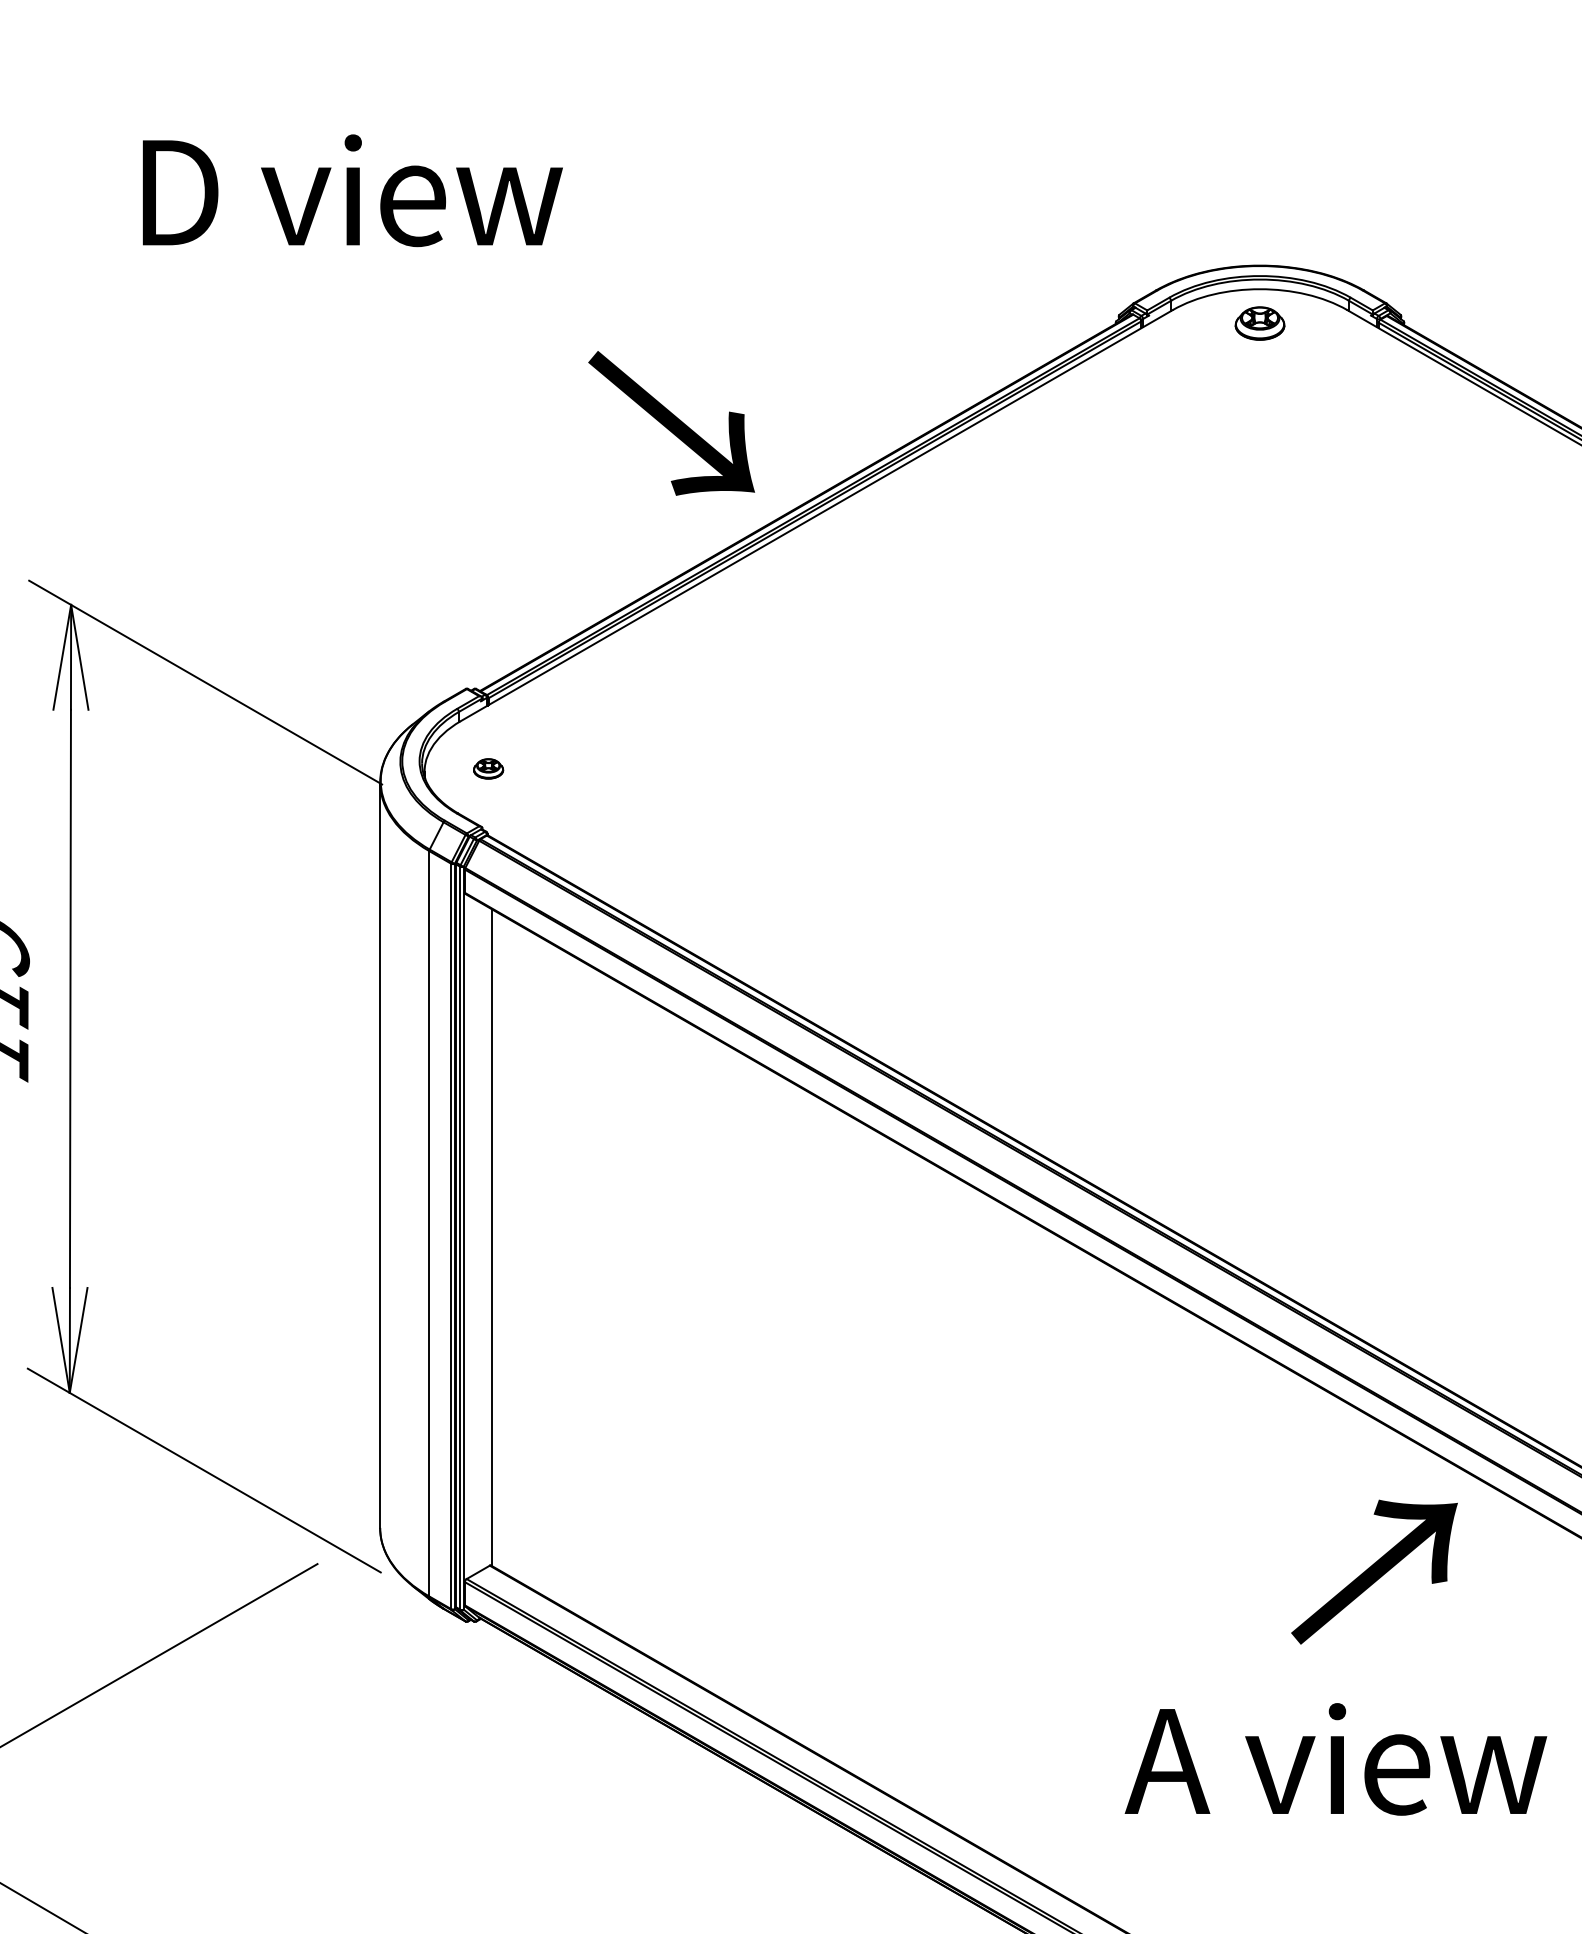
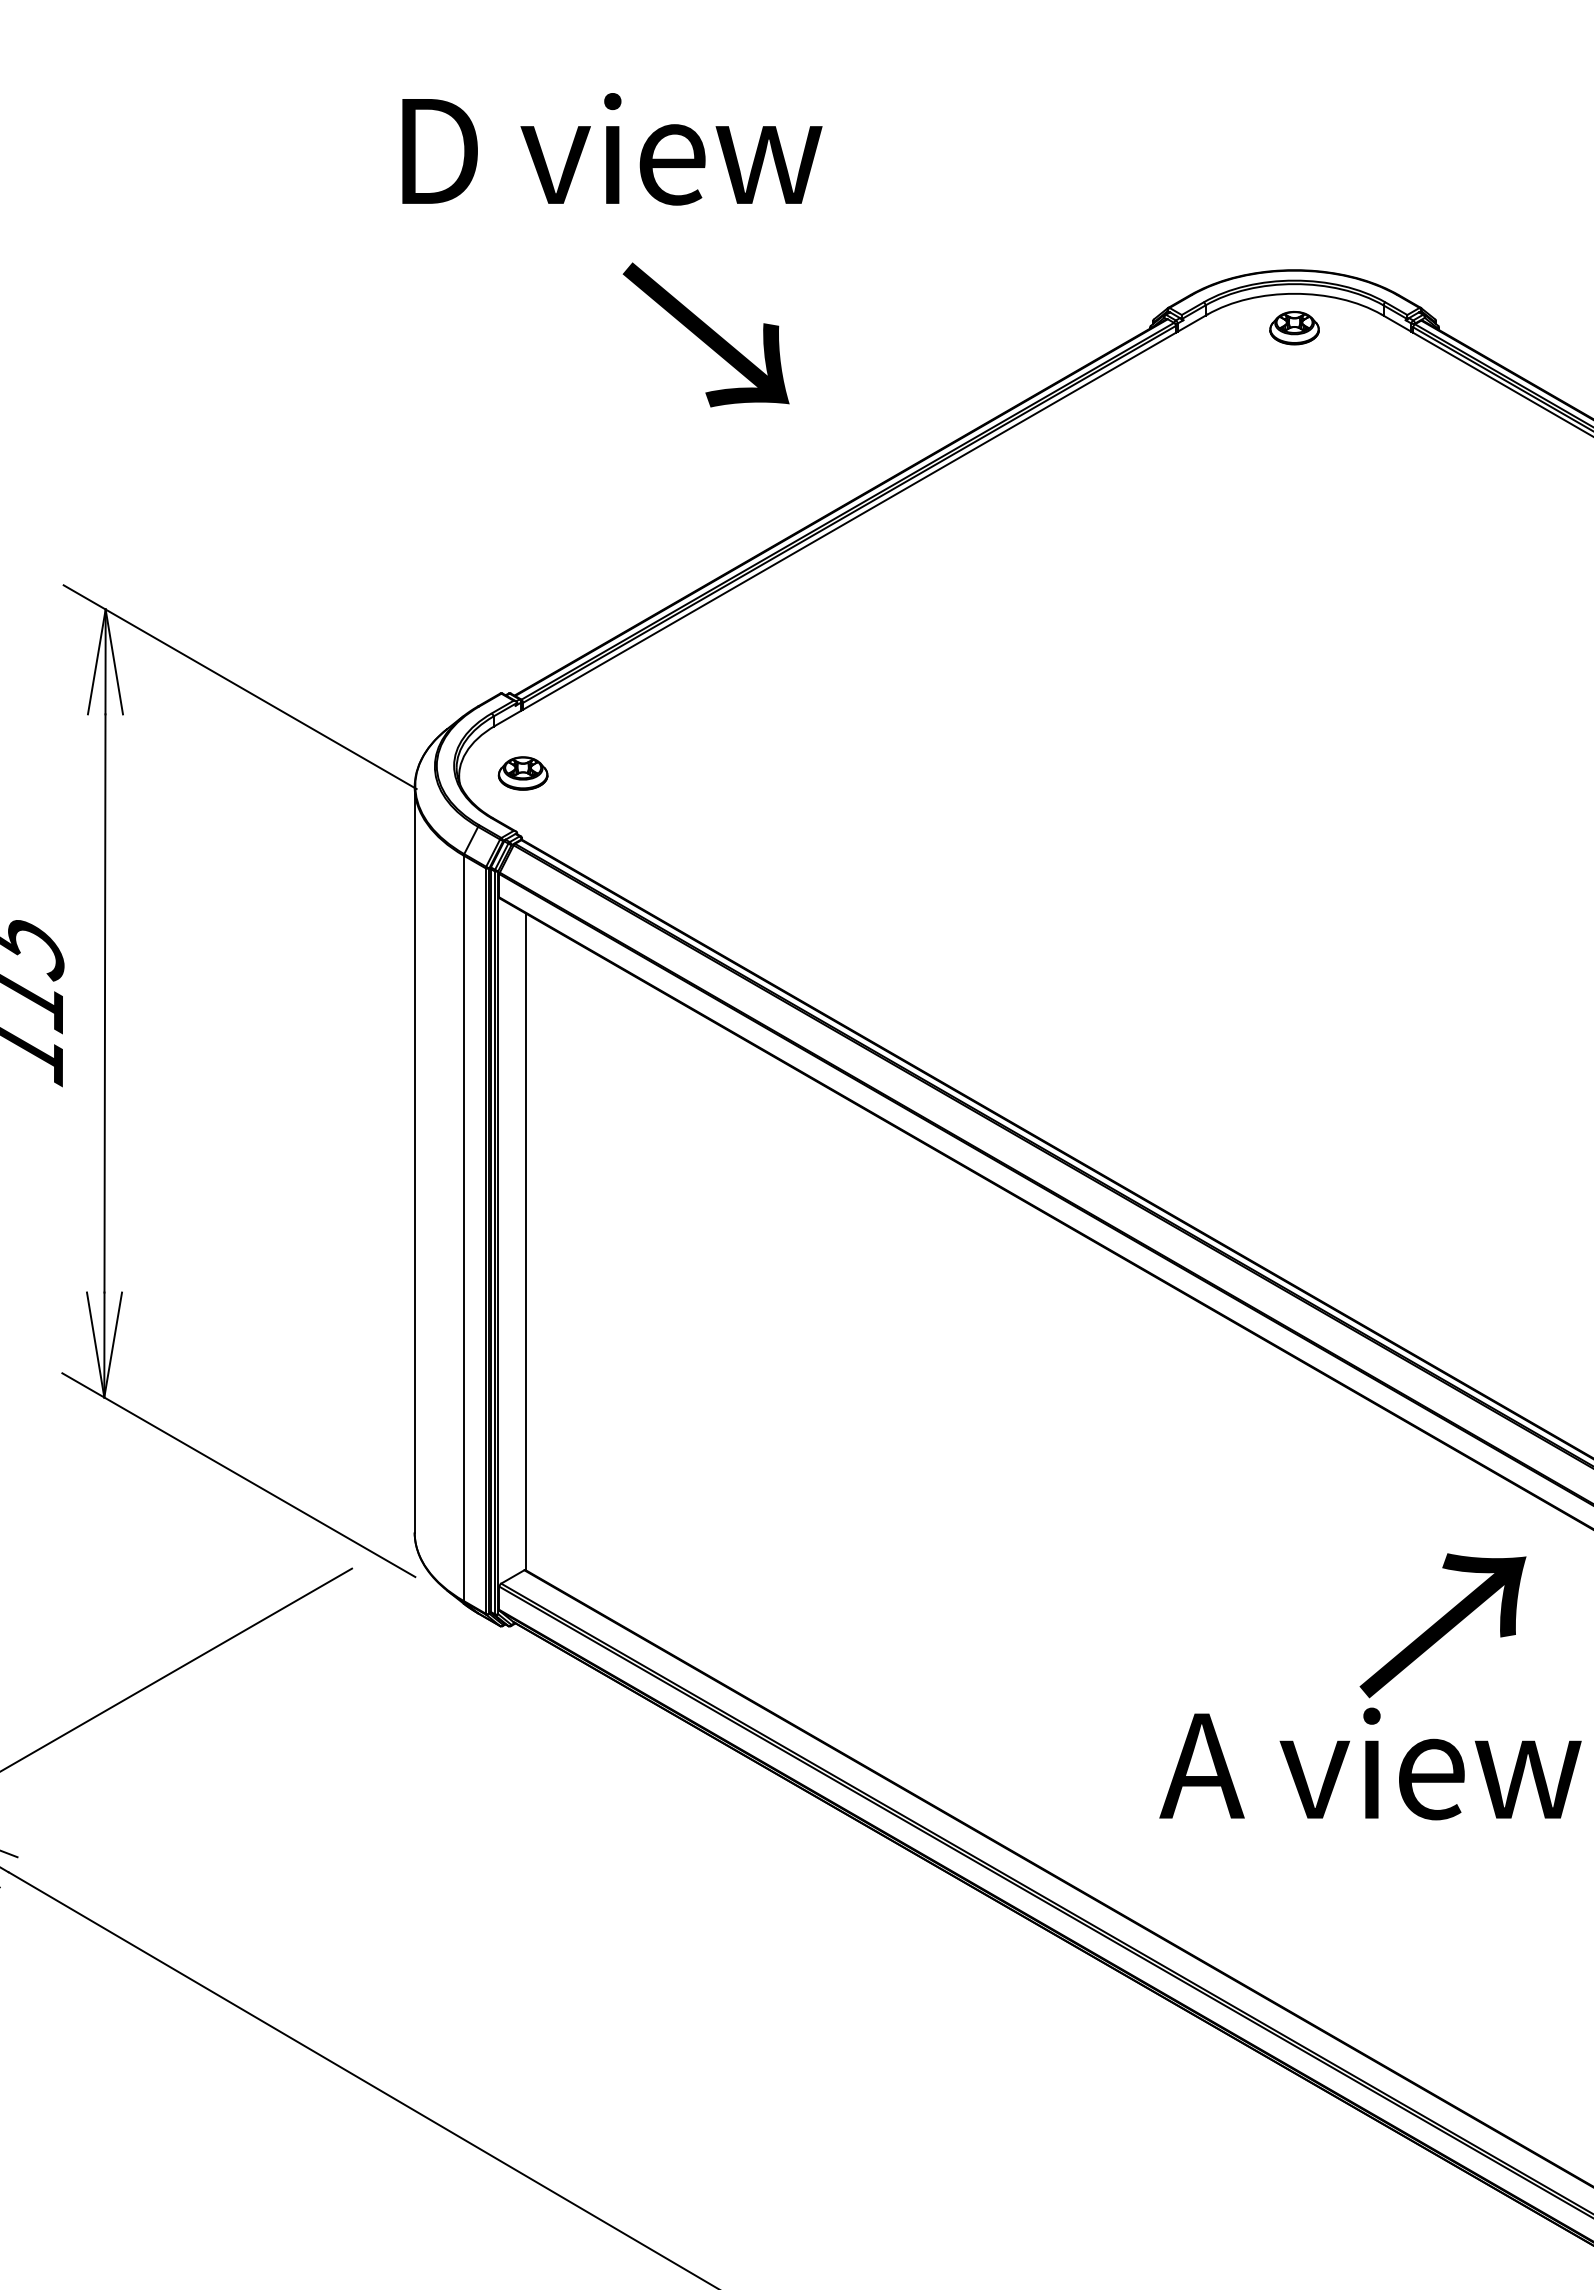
text: (352, 190) -> (612, 149), moved
text: (670, 422) -> (705, 334), moved
part: (487, 768) -> (522, 773), size x1.67
text: (1373, 1571) -> (1442, 1625), moved

